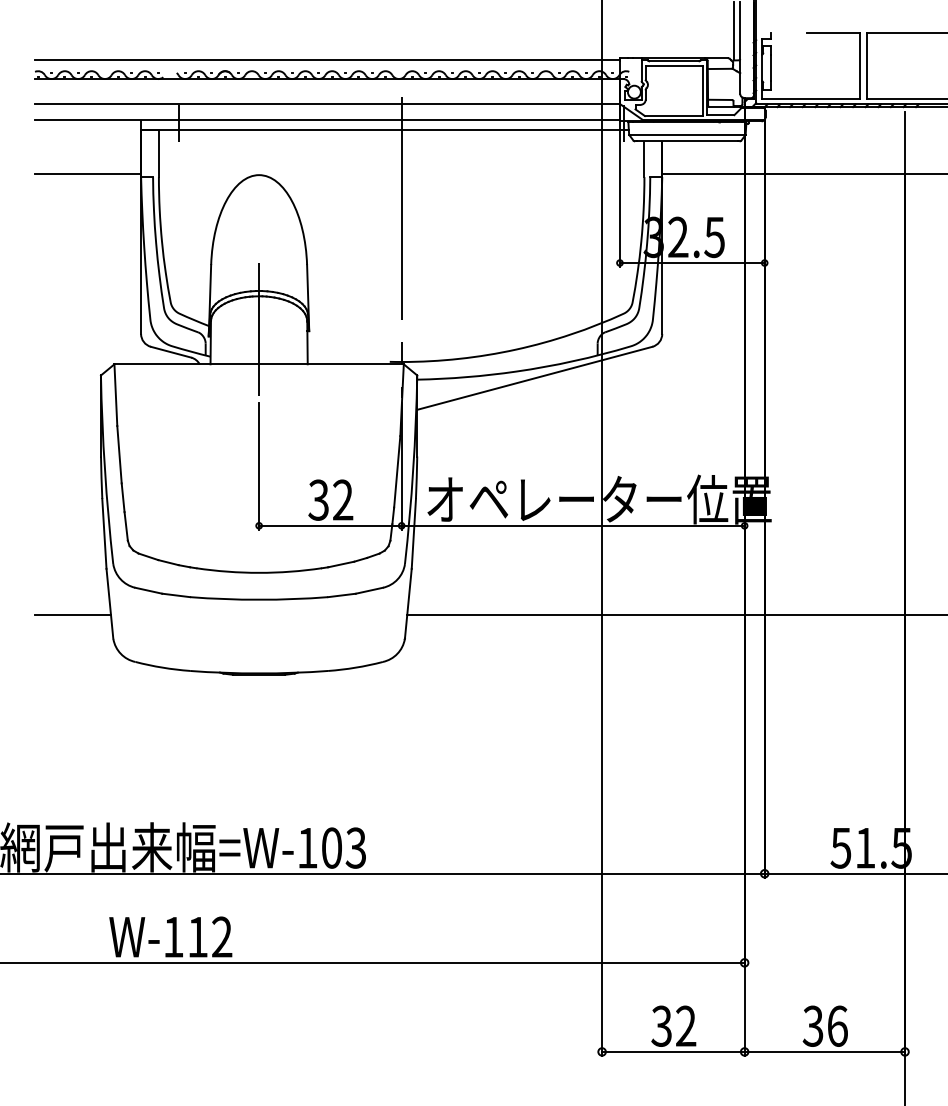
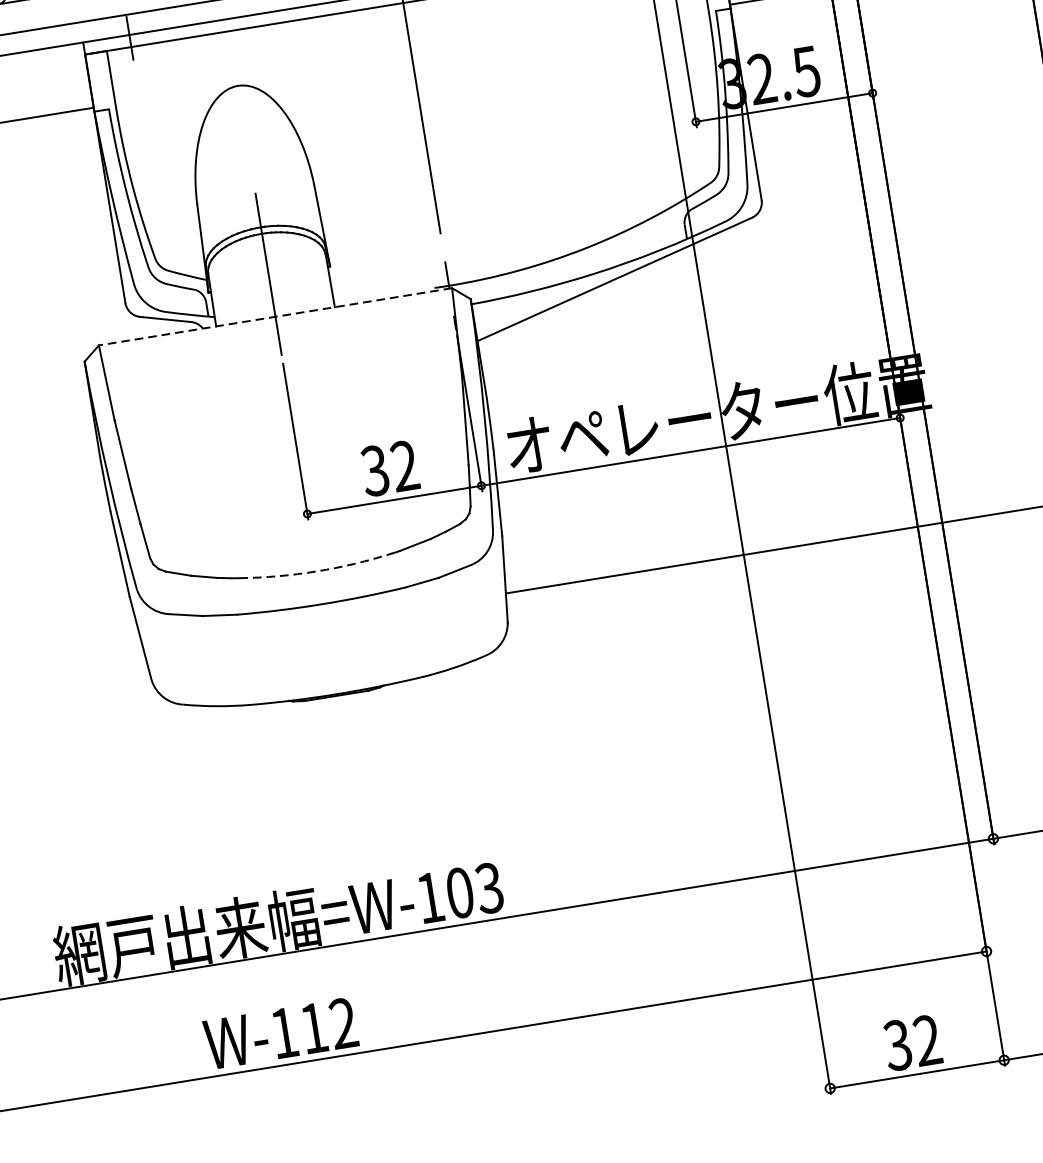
line: (259, 364) -> (276, 316), solid -> dashed
arc: (259, 572) -> (317, 570), solid -> dashed
line: (72, 614) -> (97, 659), removed

